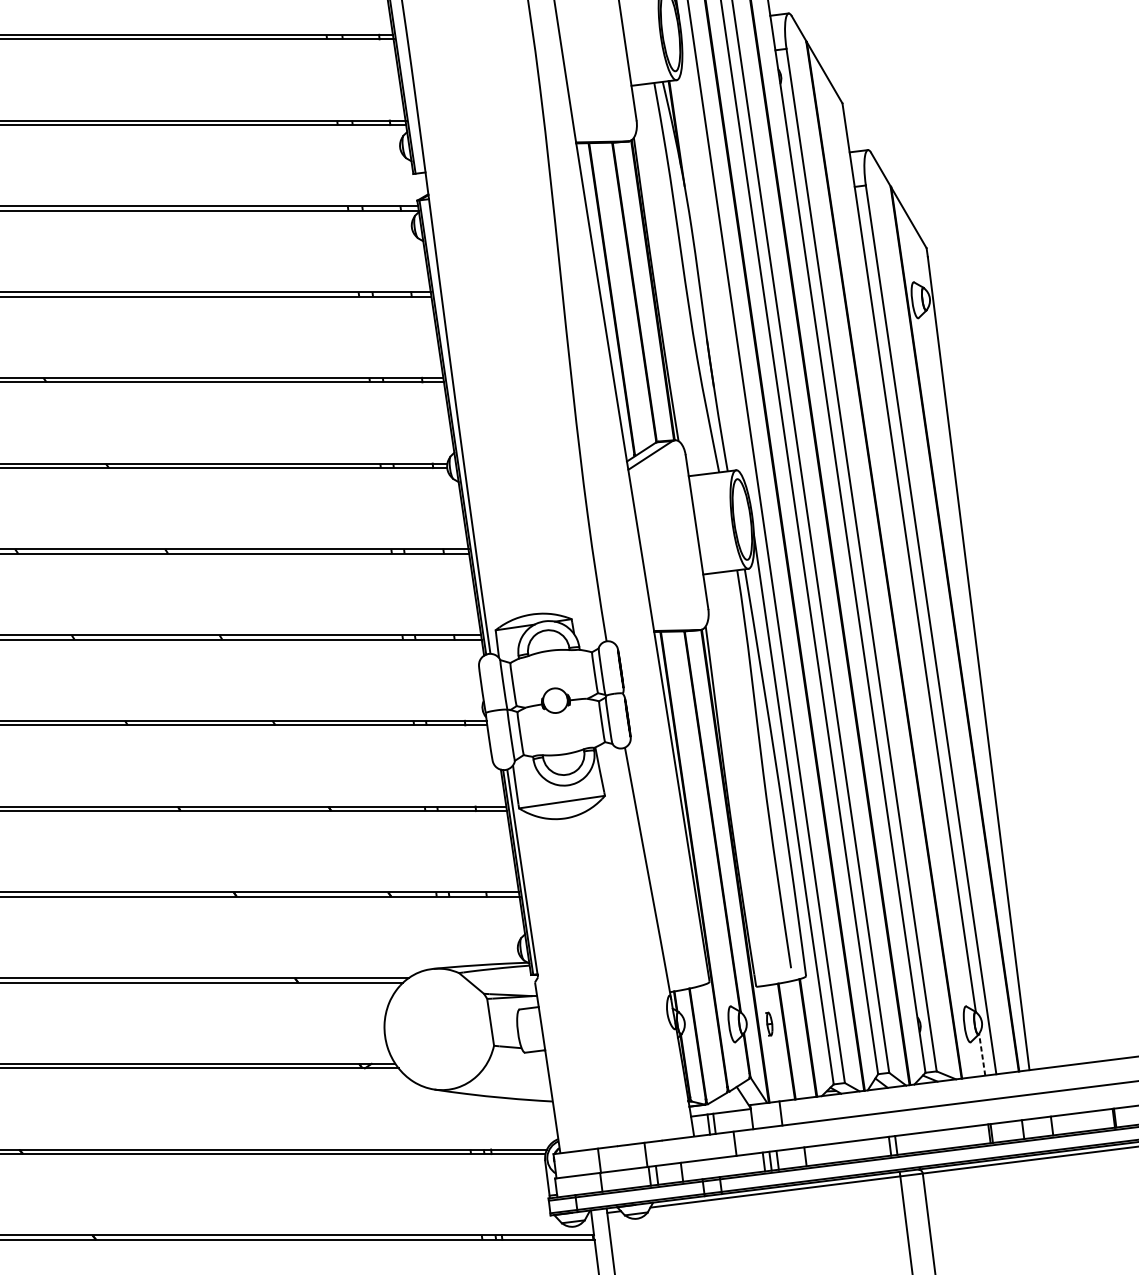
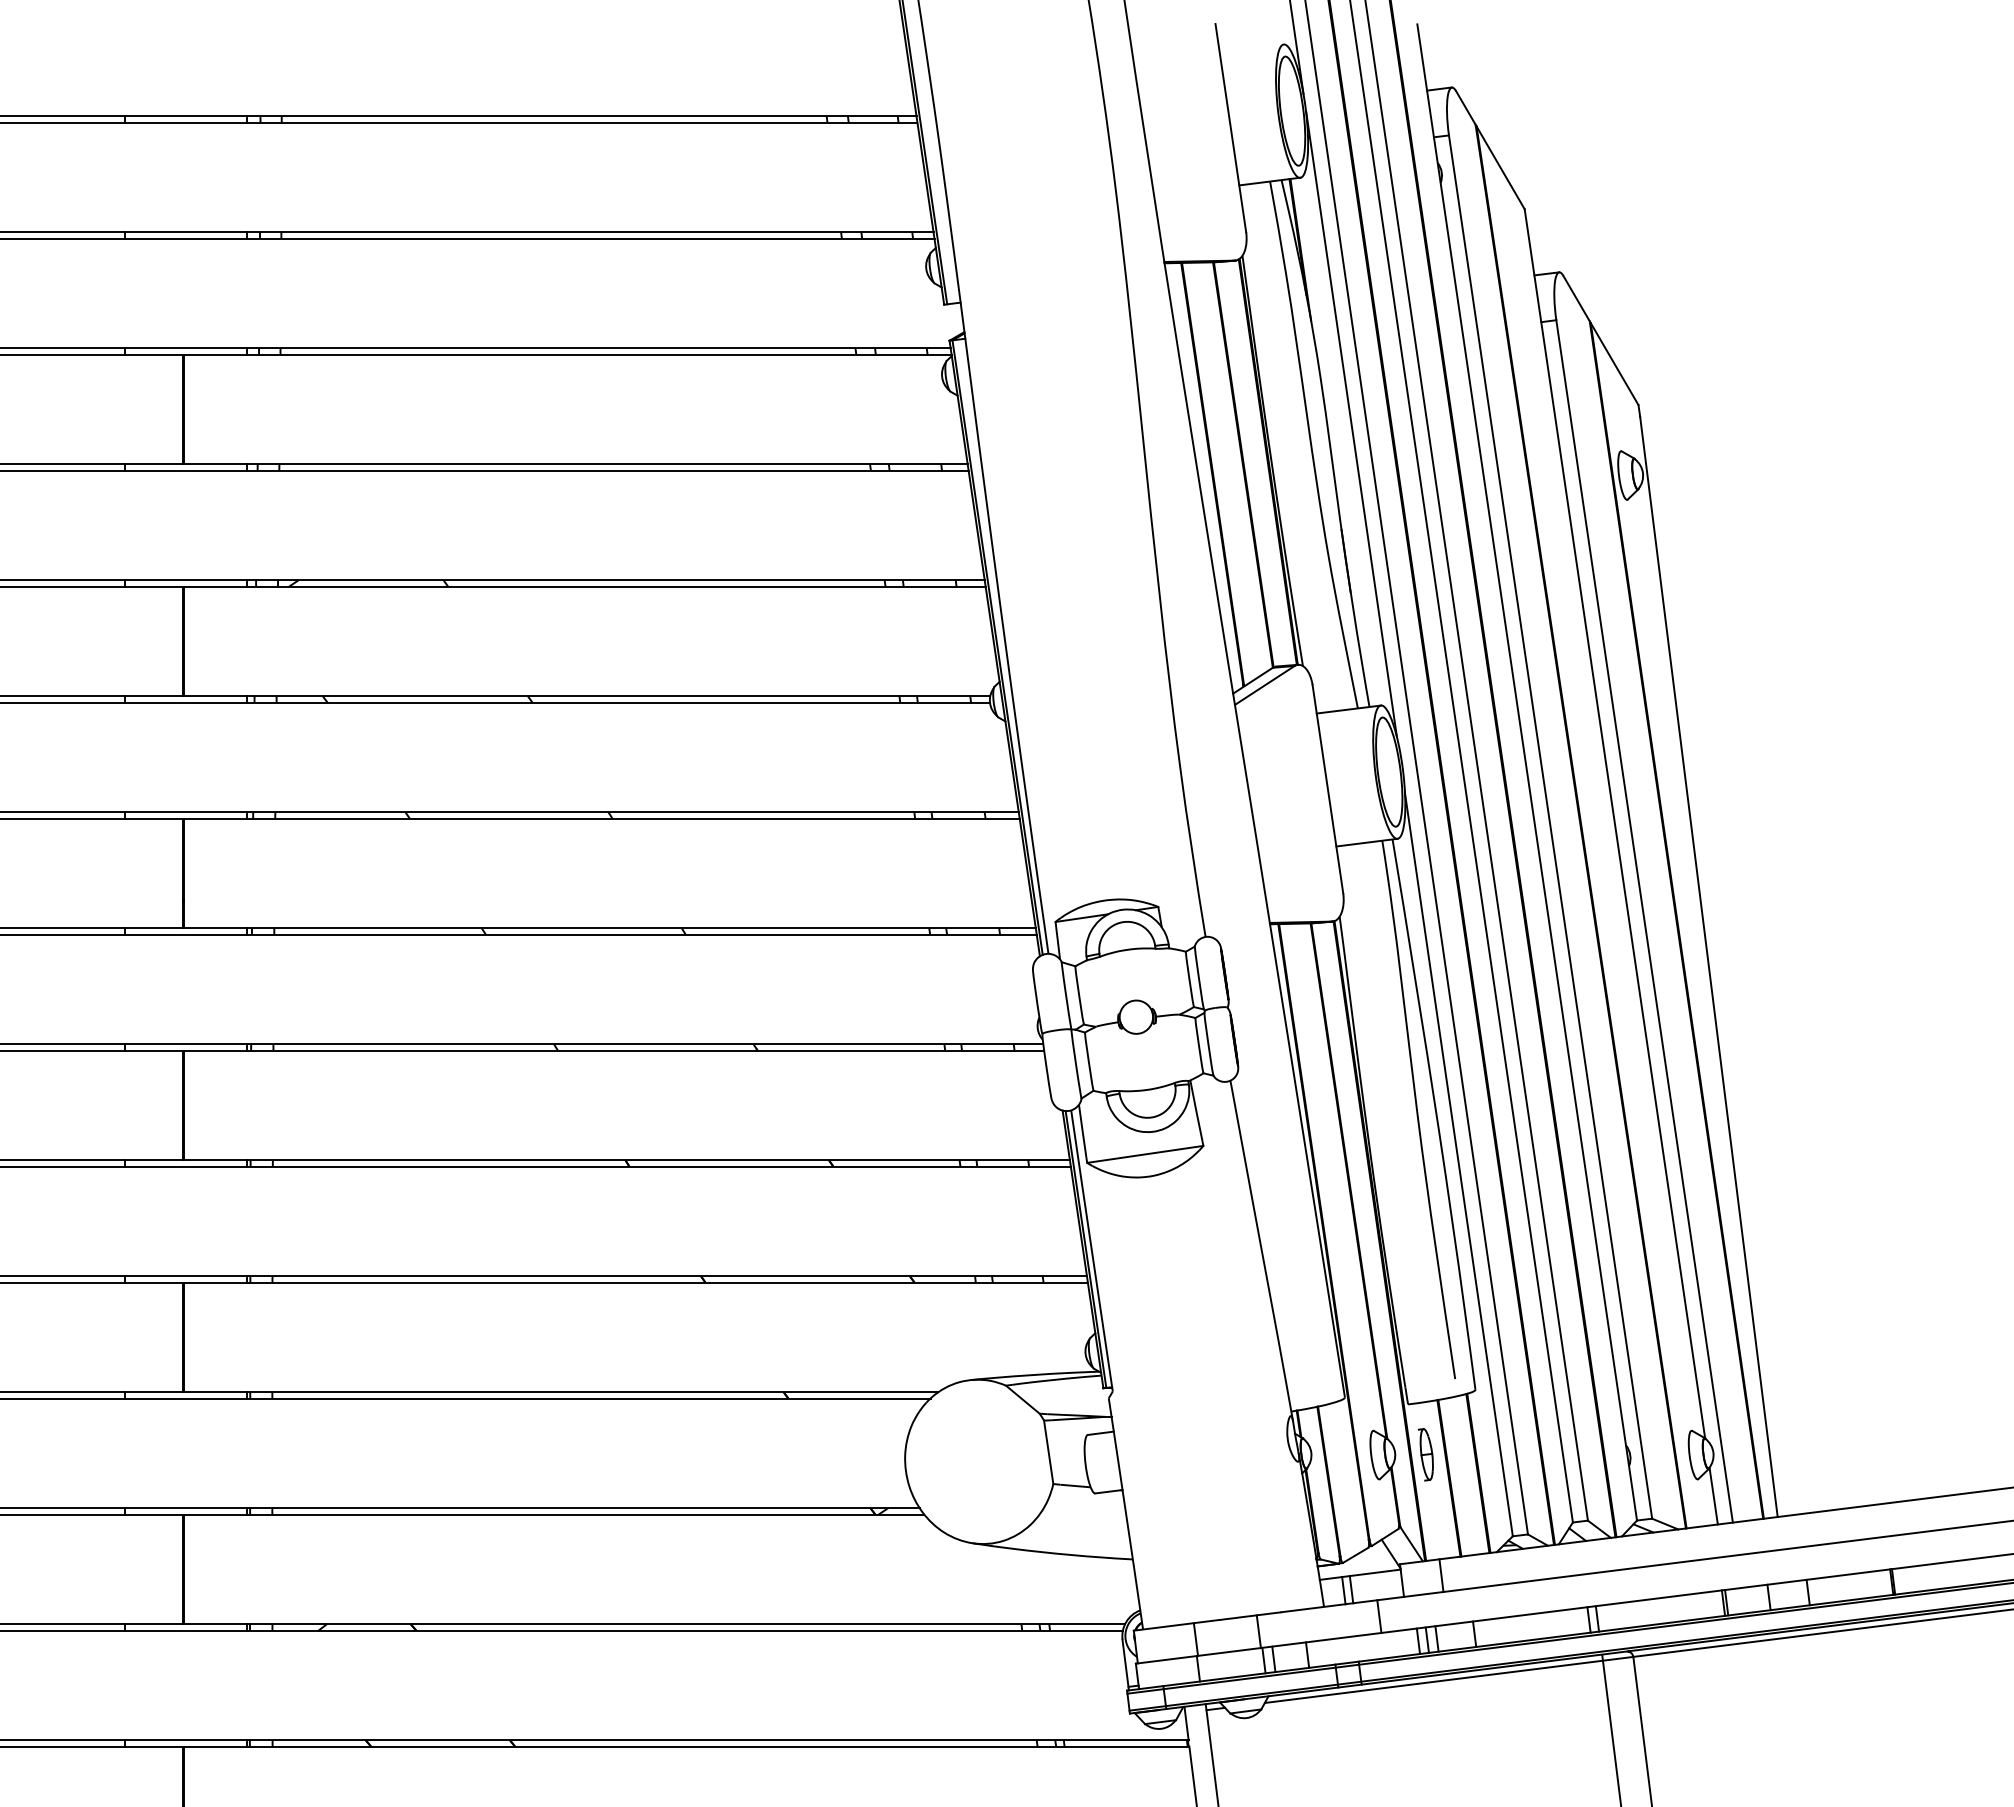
line: (714, 262) -> (1351, 424), added
part: (769, 1023) -> (1425, 1454), size x1.67
line: (982, 1054) -> (1713, 1496), dashed -> solid

